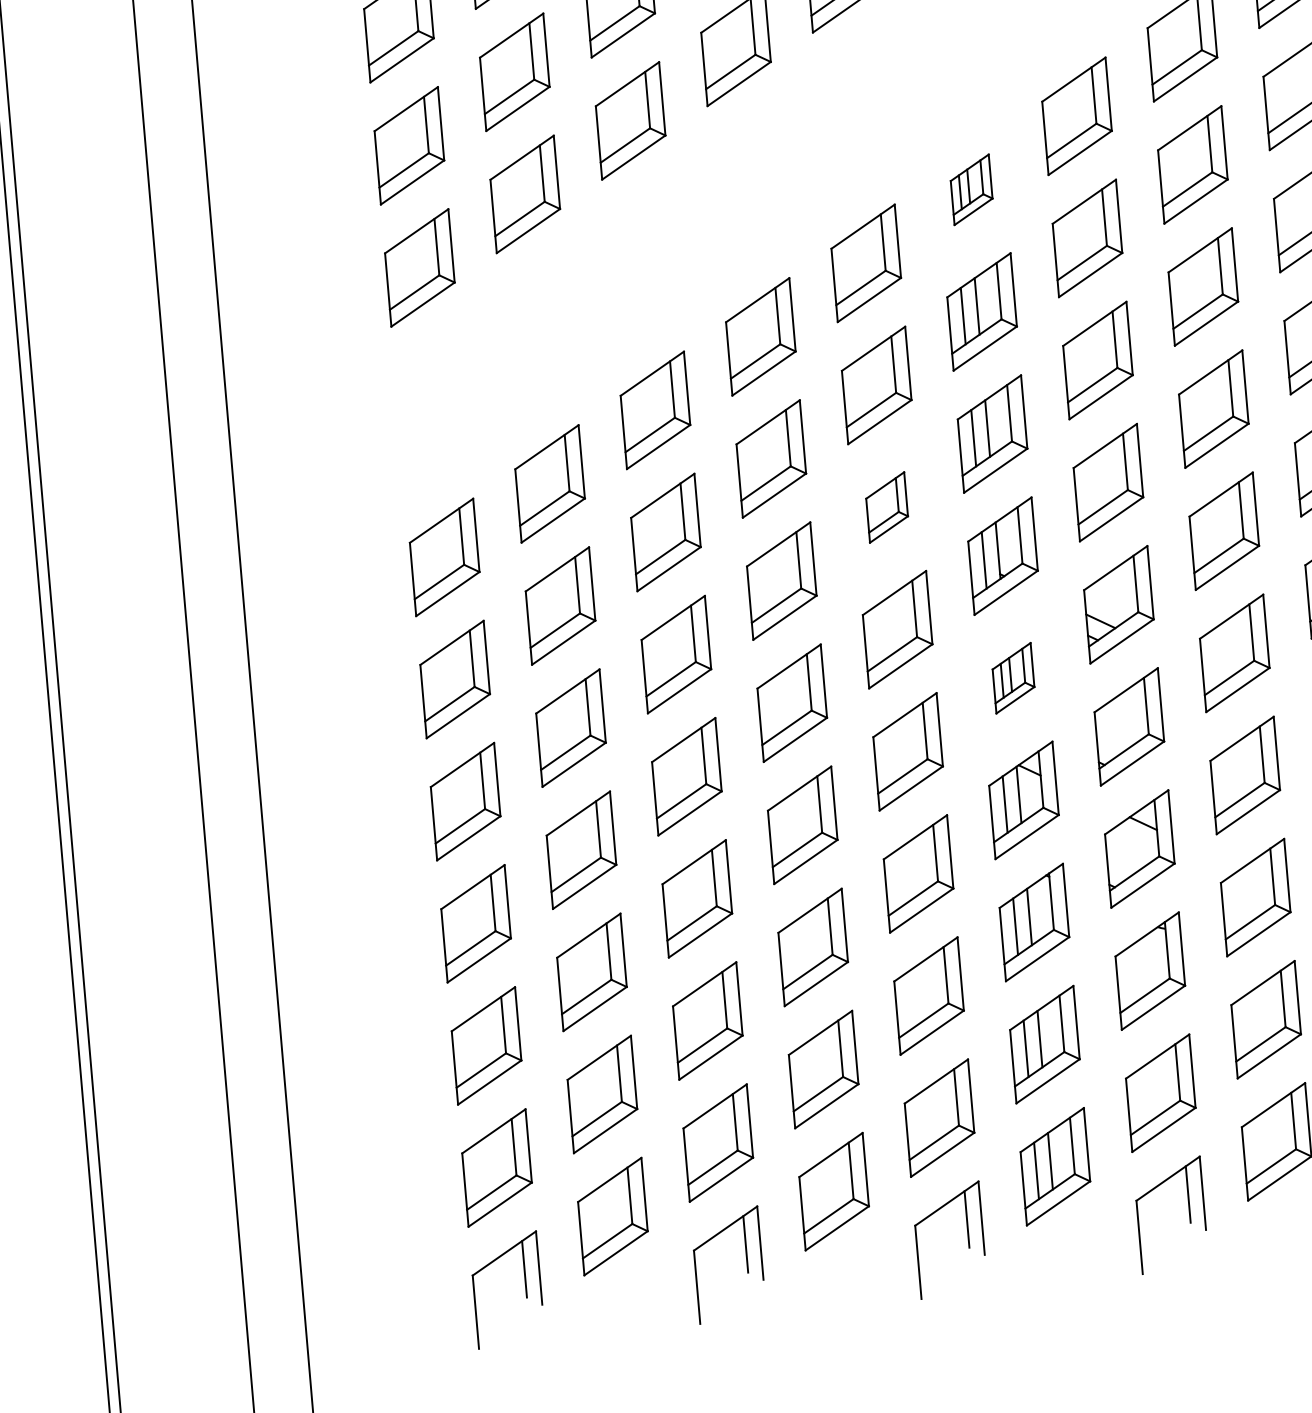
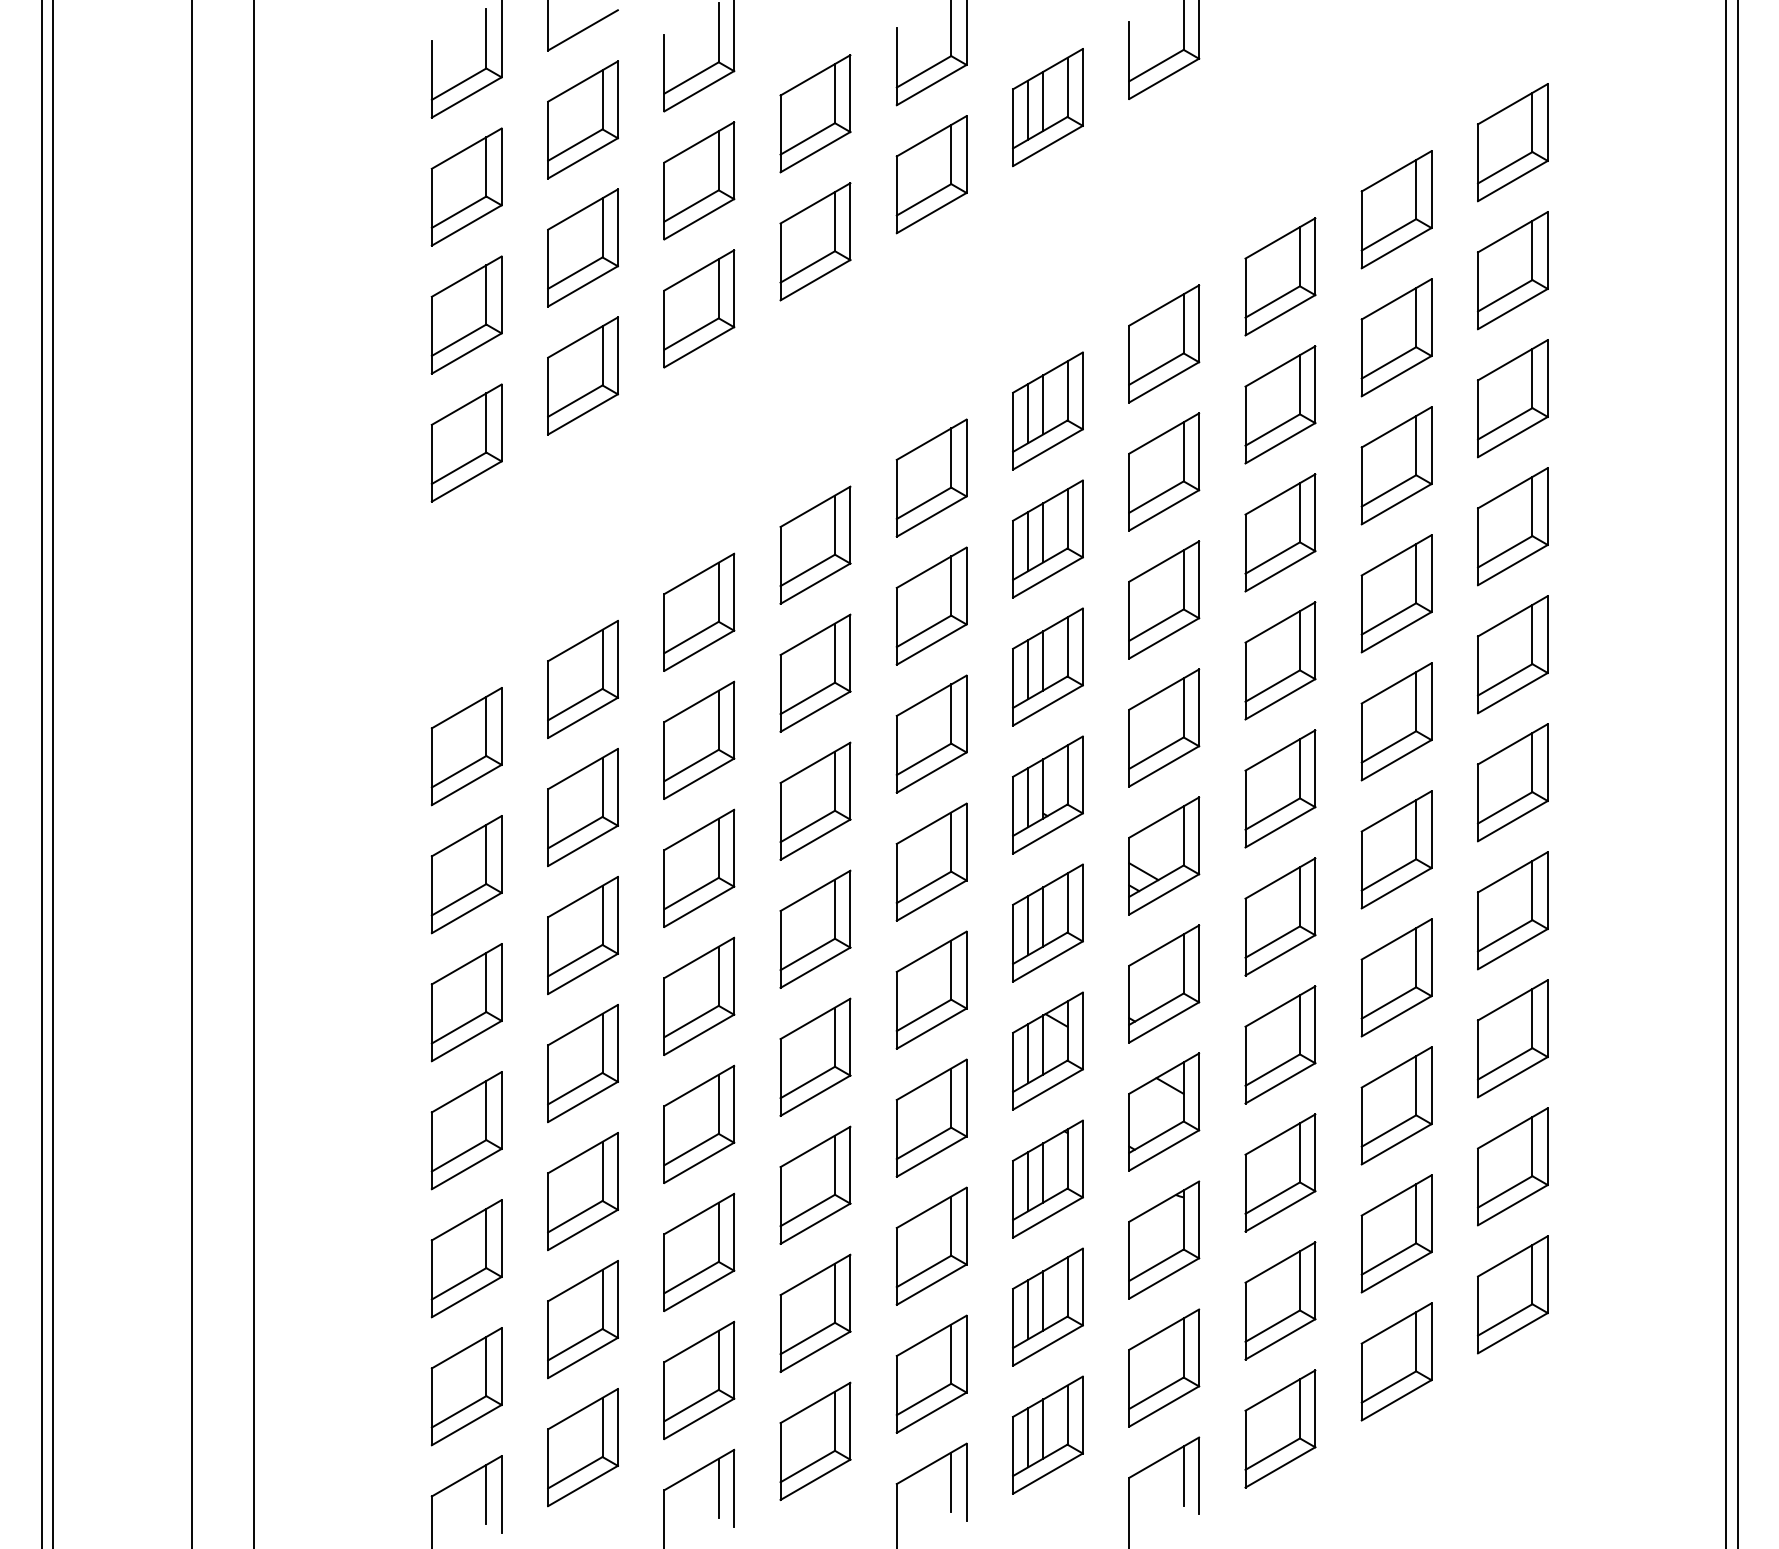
part: (971, 189) -> (1047, 410), size x1.67
part: (886, 506) -> (931, 733), size x1.67
part: (1013, 677) -> (1047, 922), size x1.67

